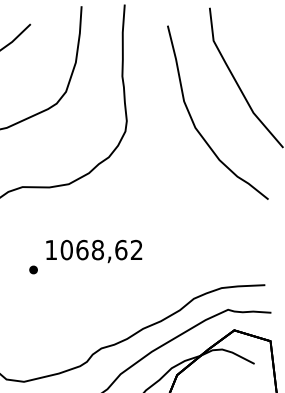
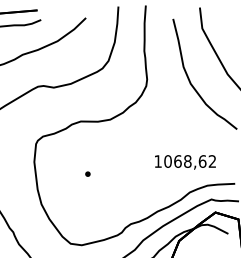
text: (94, 251) -> (185, 162), moved

